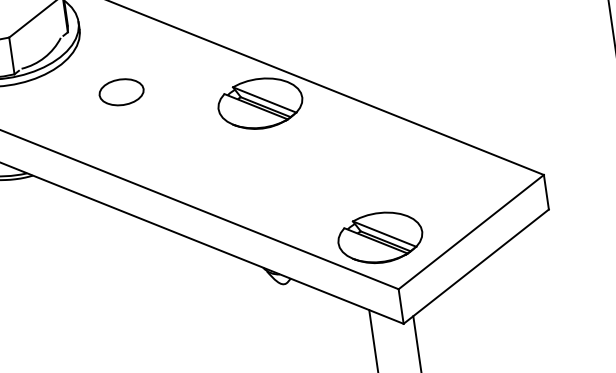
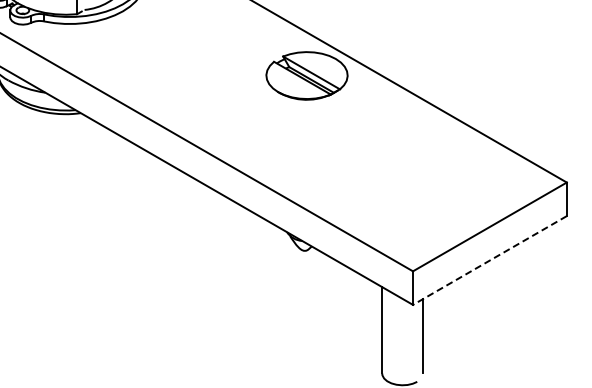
part: (121, 91) -> (176, 45), removed
part: (380, 237) -> (402, 219), removed
line: (475, 266) -> (489, 260), solid -> dashed

